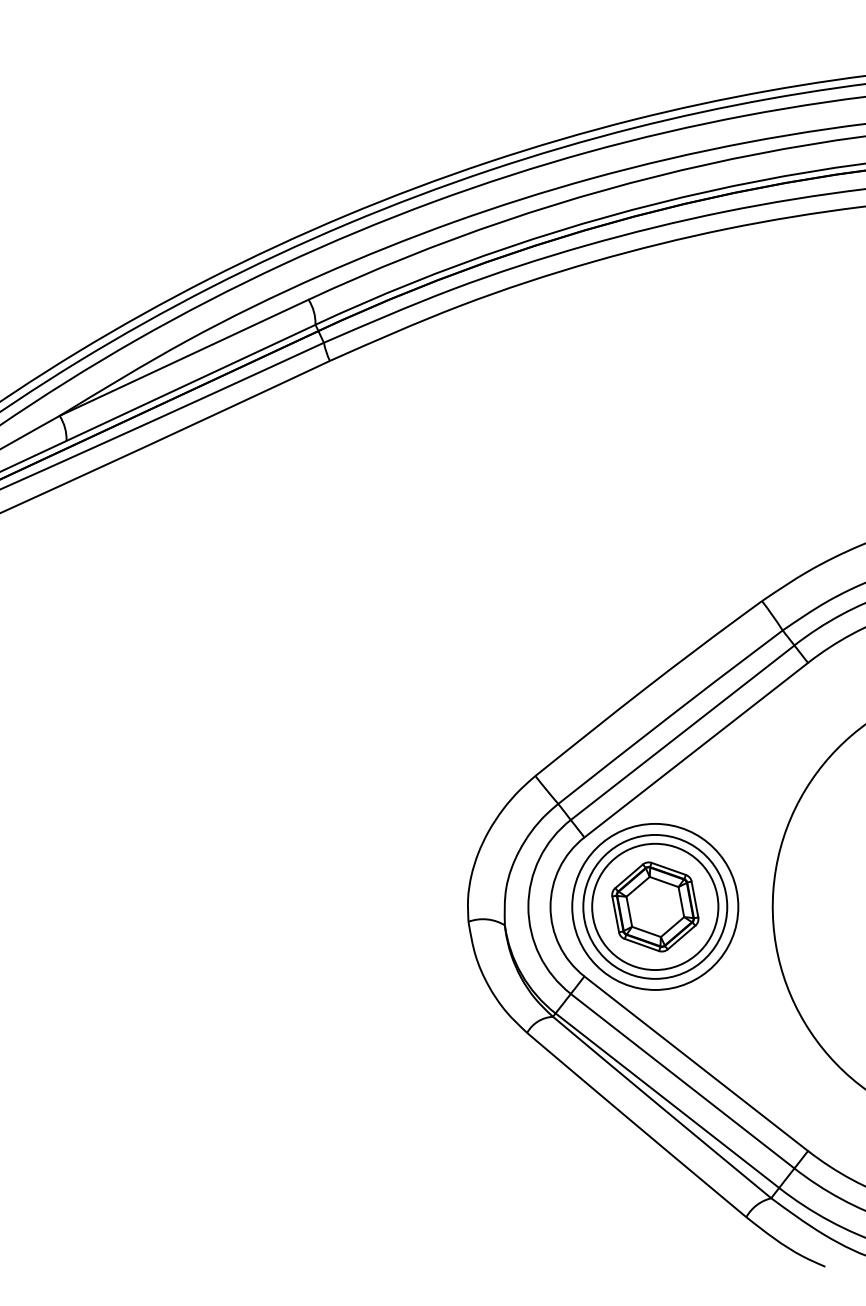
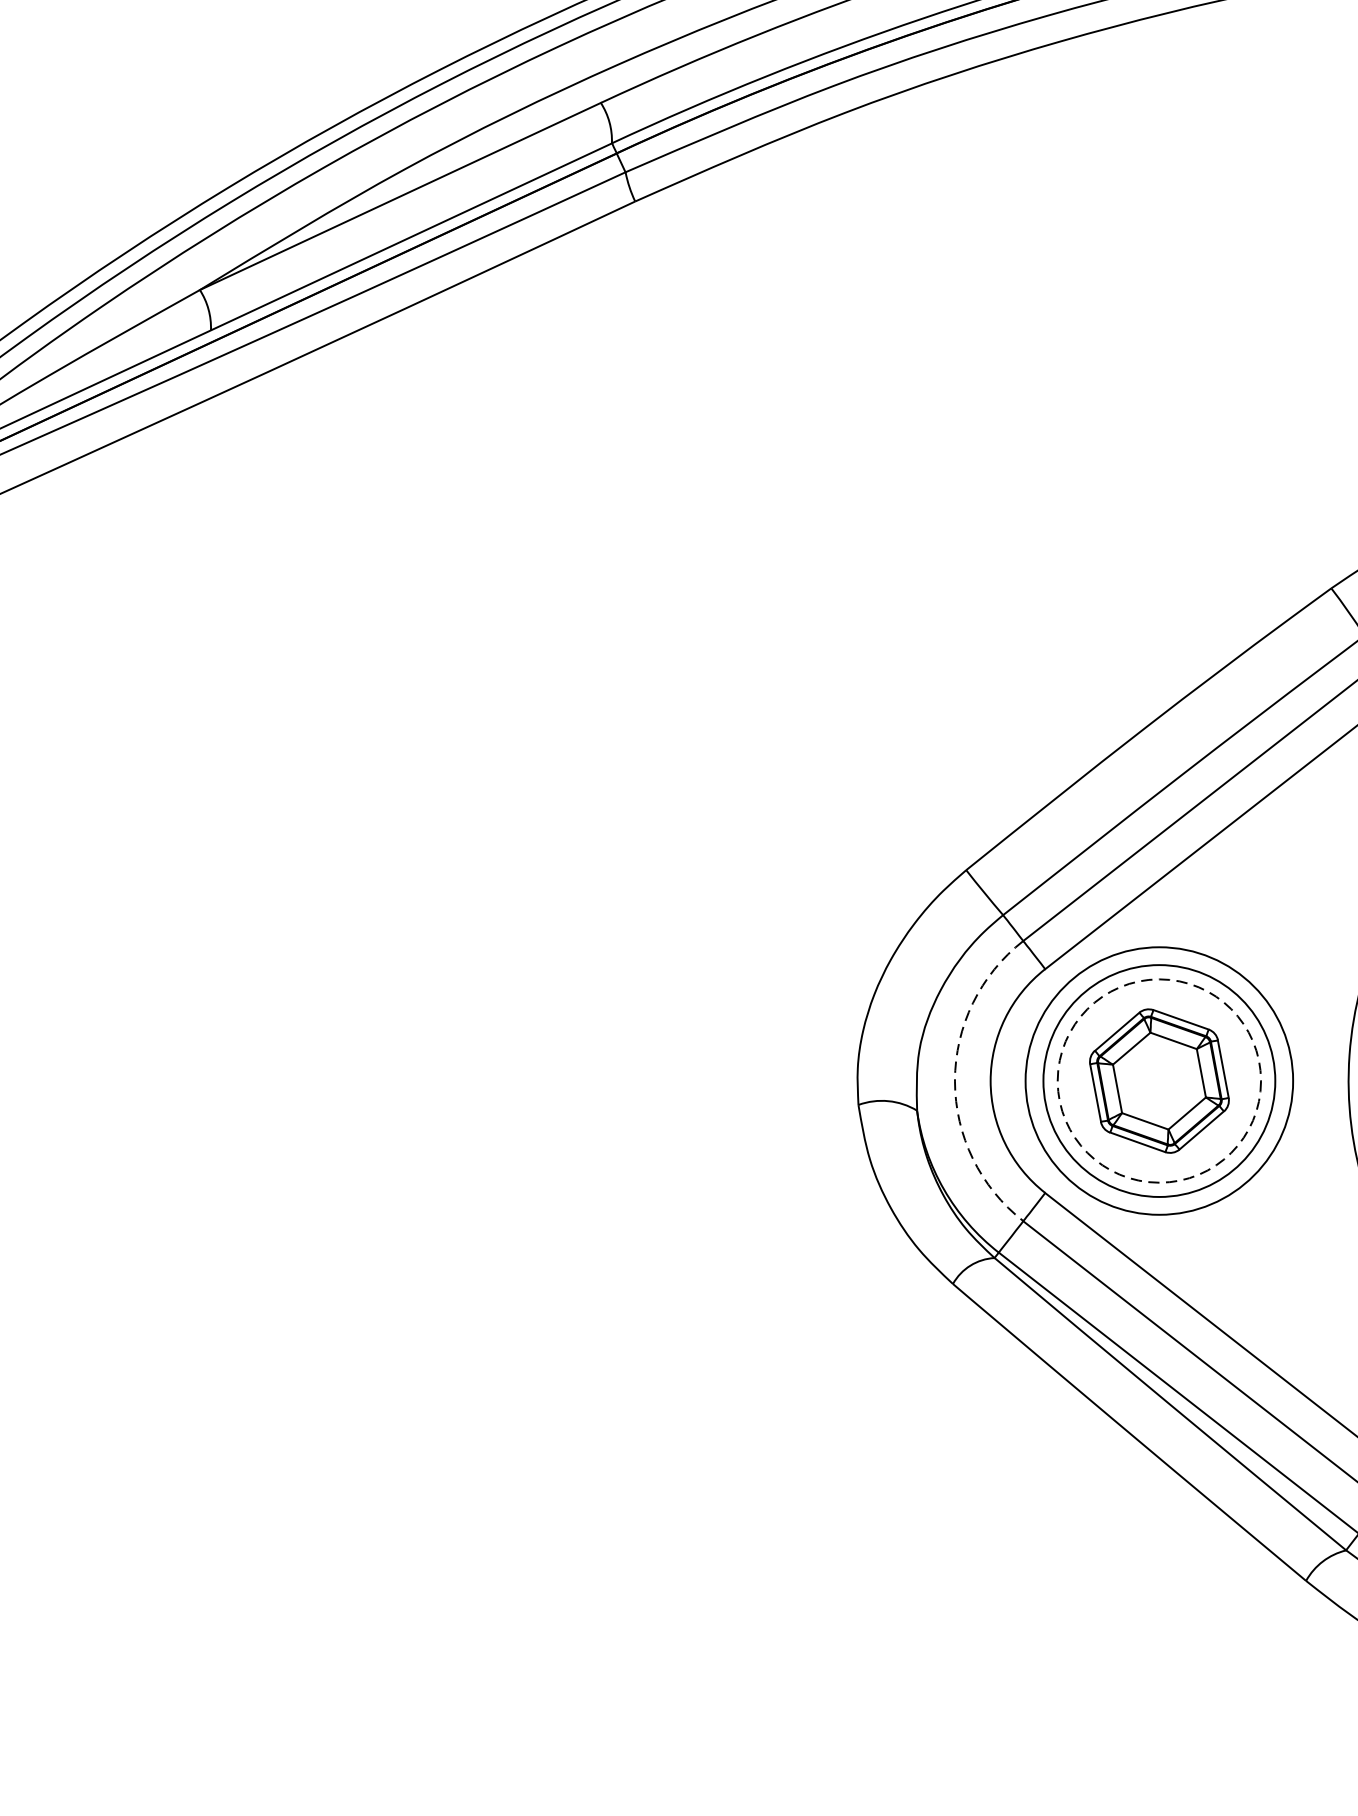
arc: (528, 906) -> (955, 1080), solid -> dashed
circle: (655, 906) -> (1159, 1080), solid -> dashed

